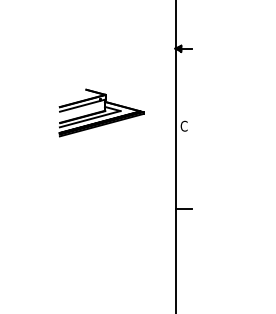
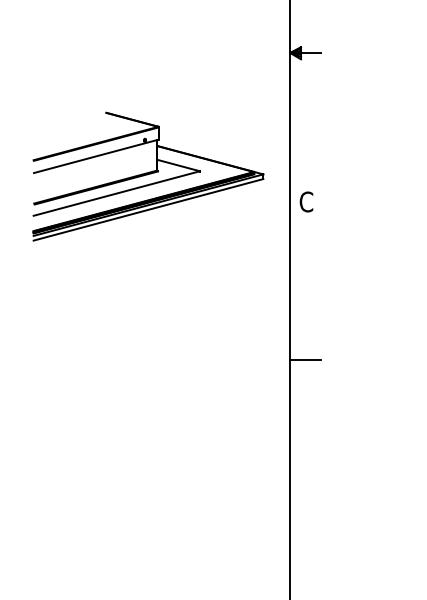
part: (101, 112) -> (147, 175), size x1.43

